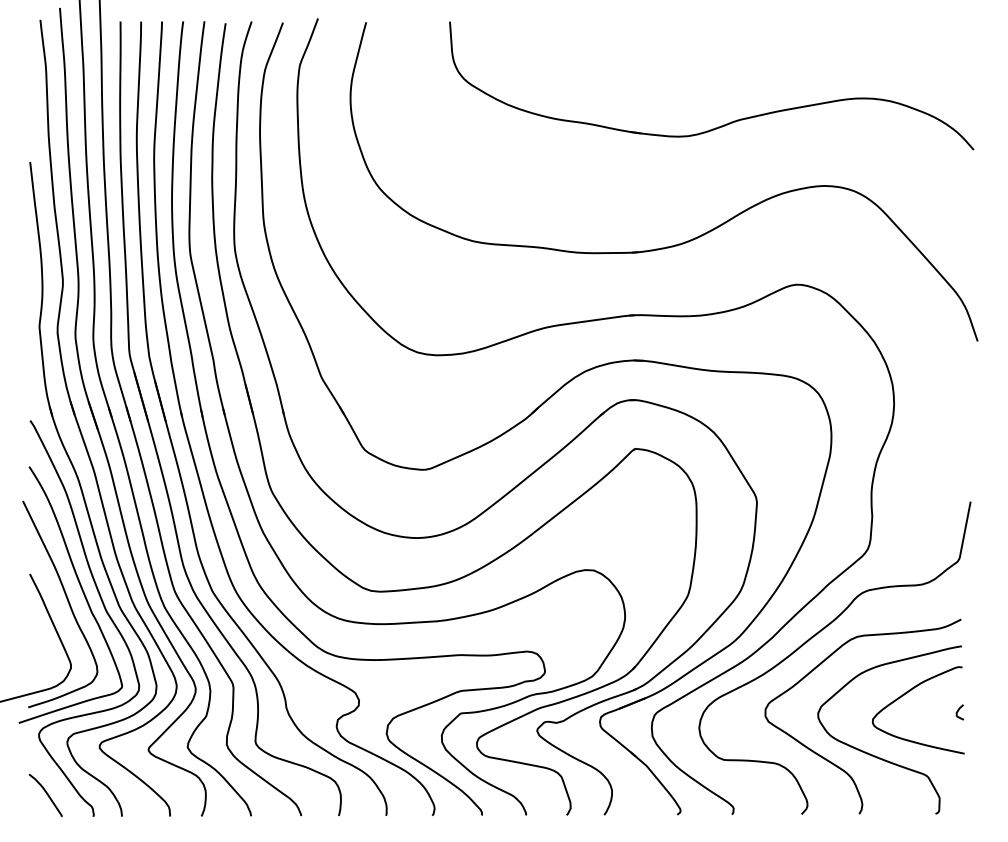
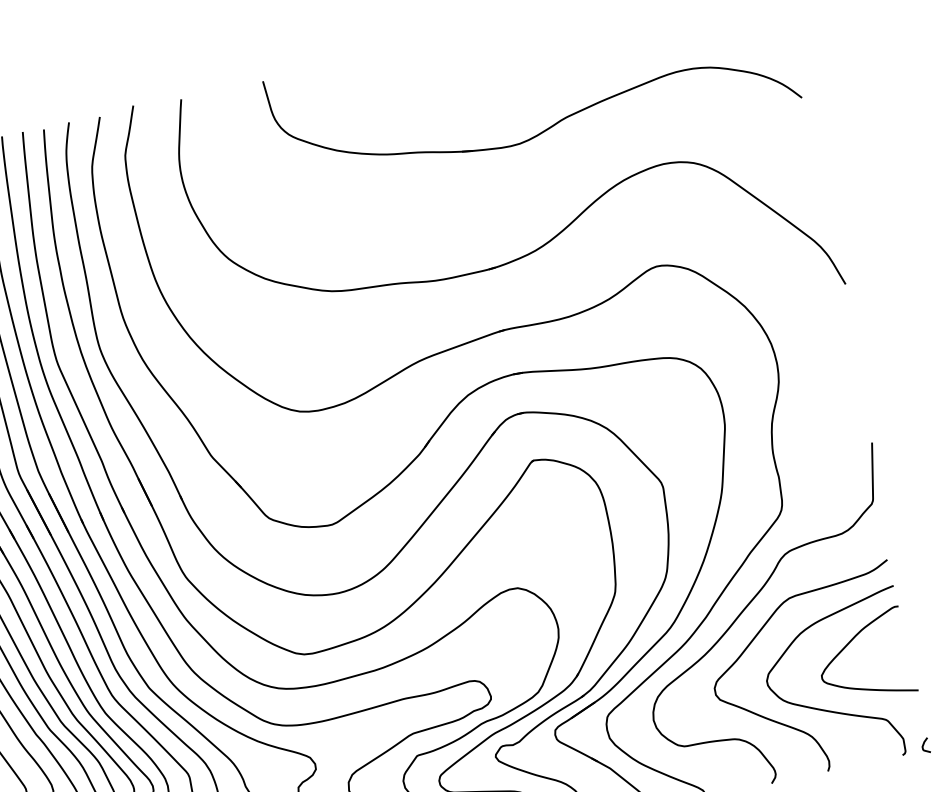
curve: (958, 712) -> (924, 746), moved

